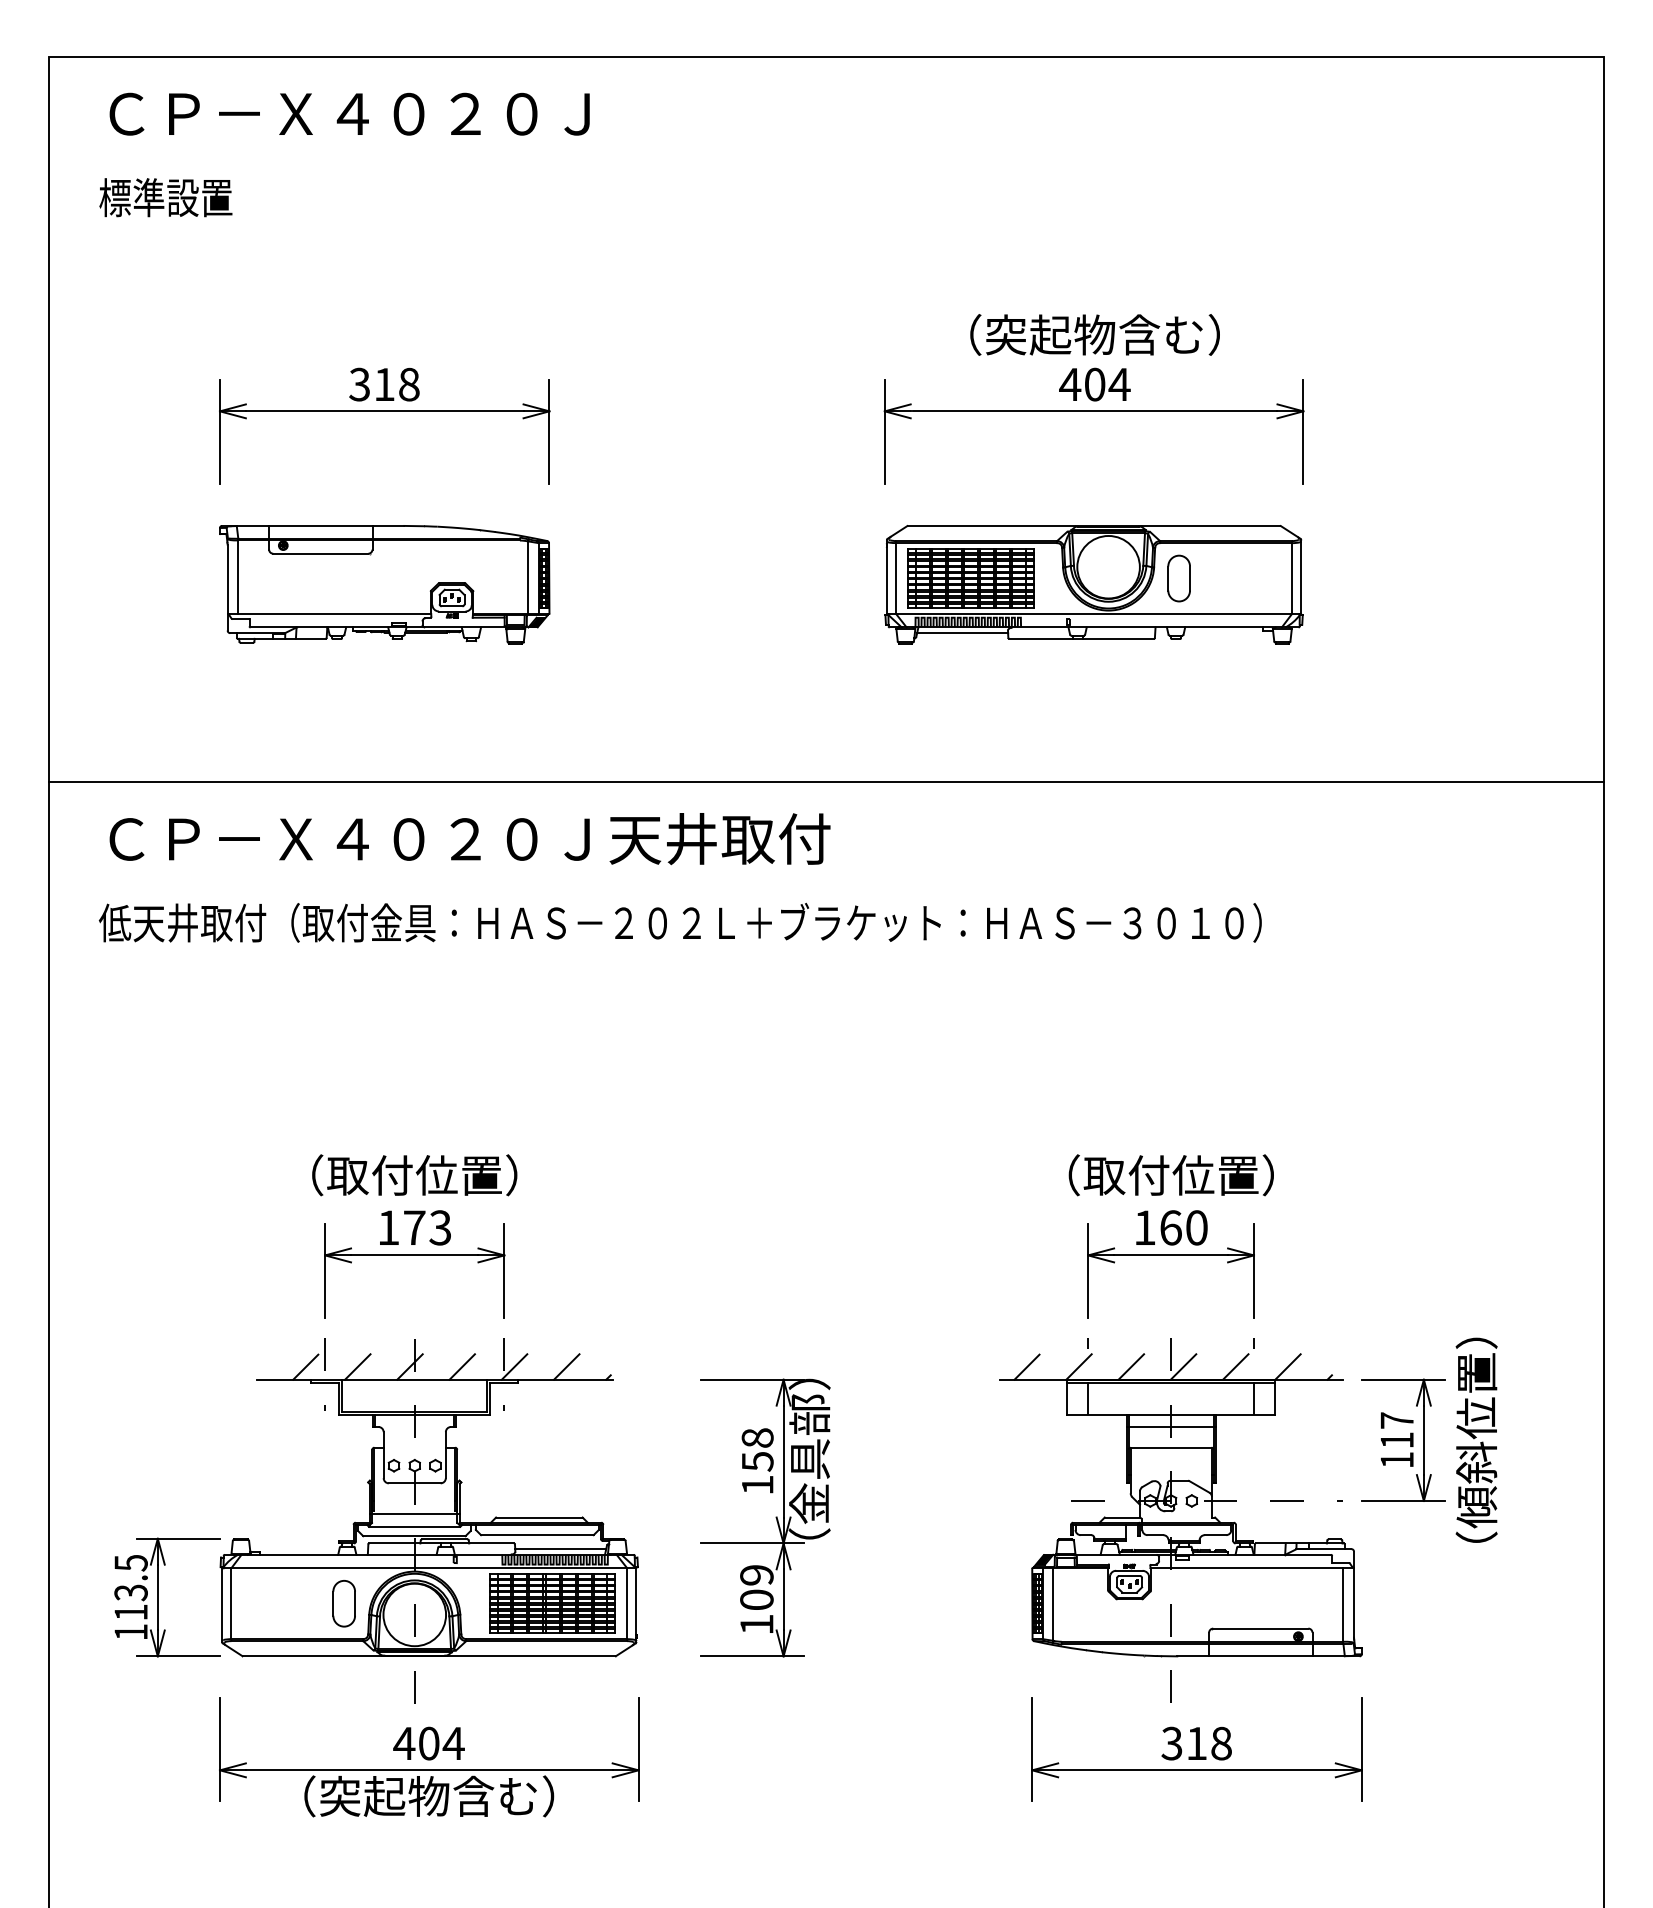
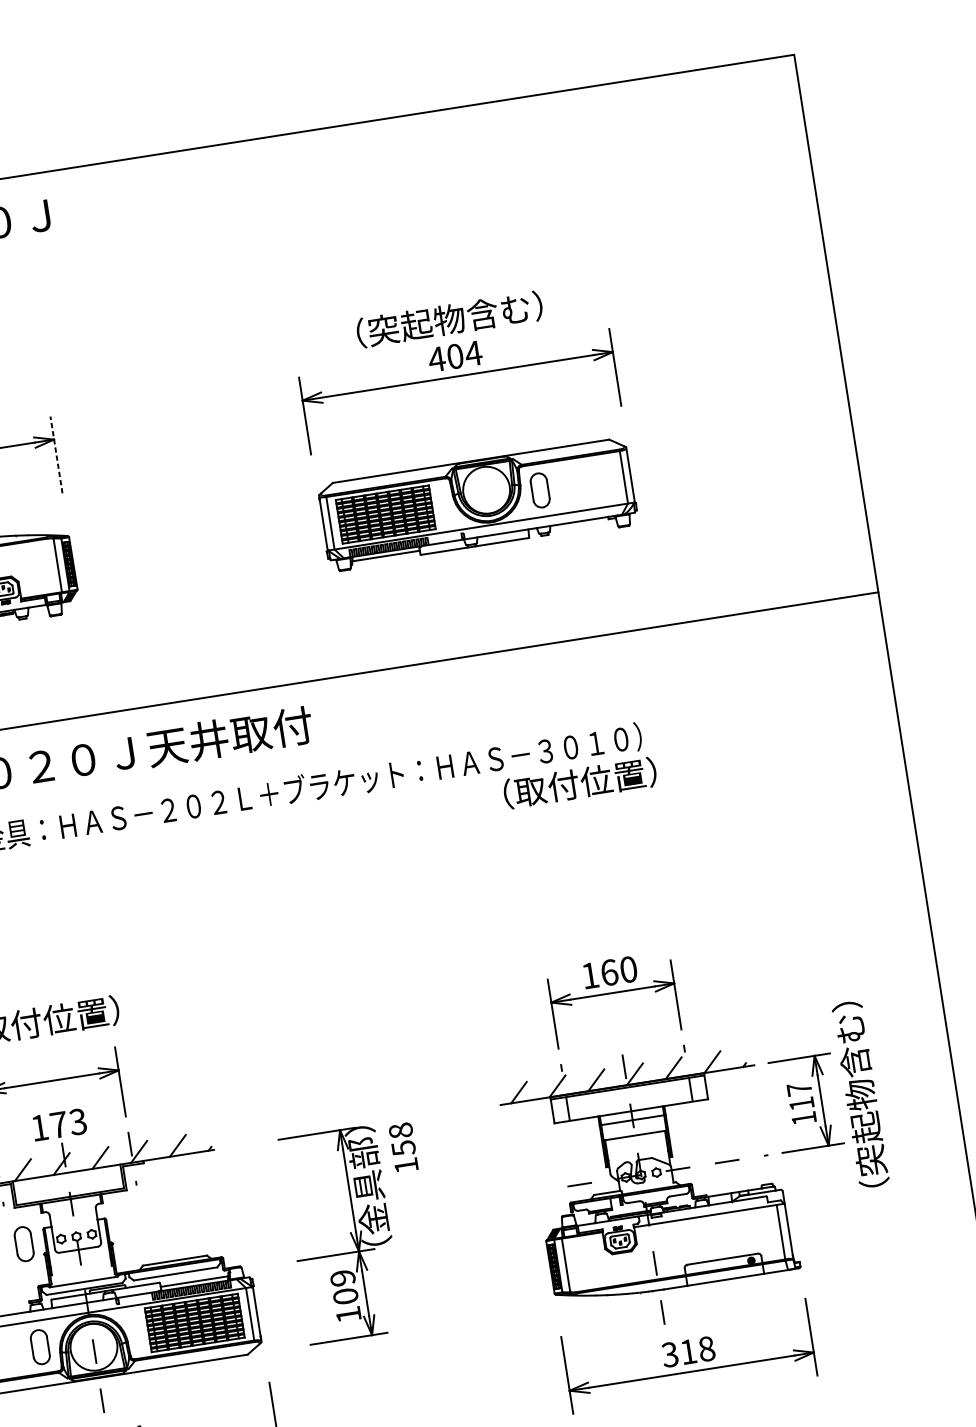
line: (549, 432) -> (56, 455), solid -> dashed
text: (1170, 1175) -> (579, 783), moved
text: (415, 1227) -> (59, 1124), moved
text: (1476, 1440) -> (860, 1094), （傾斜位置） -> （突起物含む）
text: (757, 1460) -> (403, 1147), moved
part: (343, 1464) -> (23, 1244), added
line: (414, 1514) -> (82, 1272), removed

